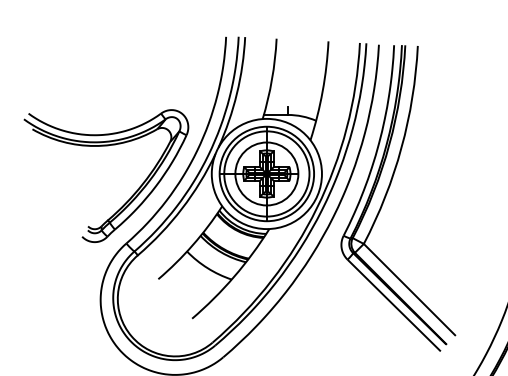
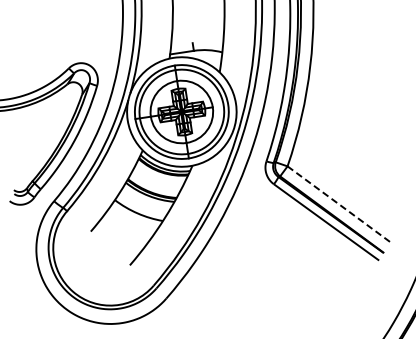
line: (409, 289) -> (339, 204), solid -> dashed

